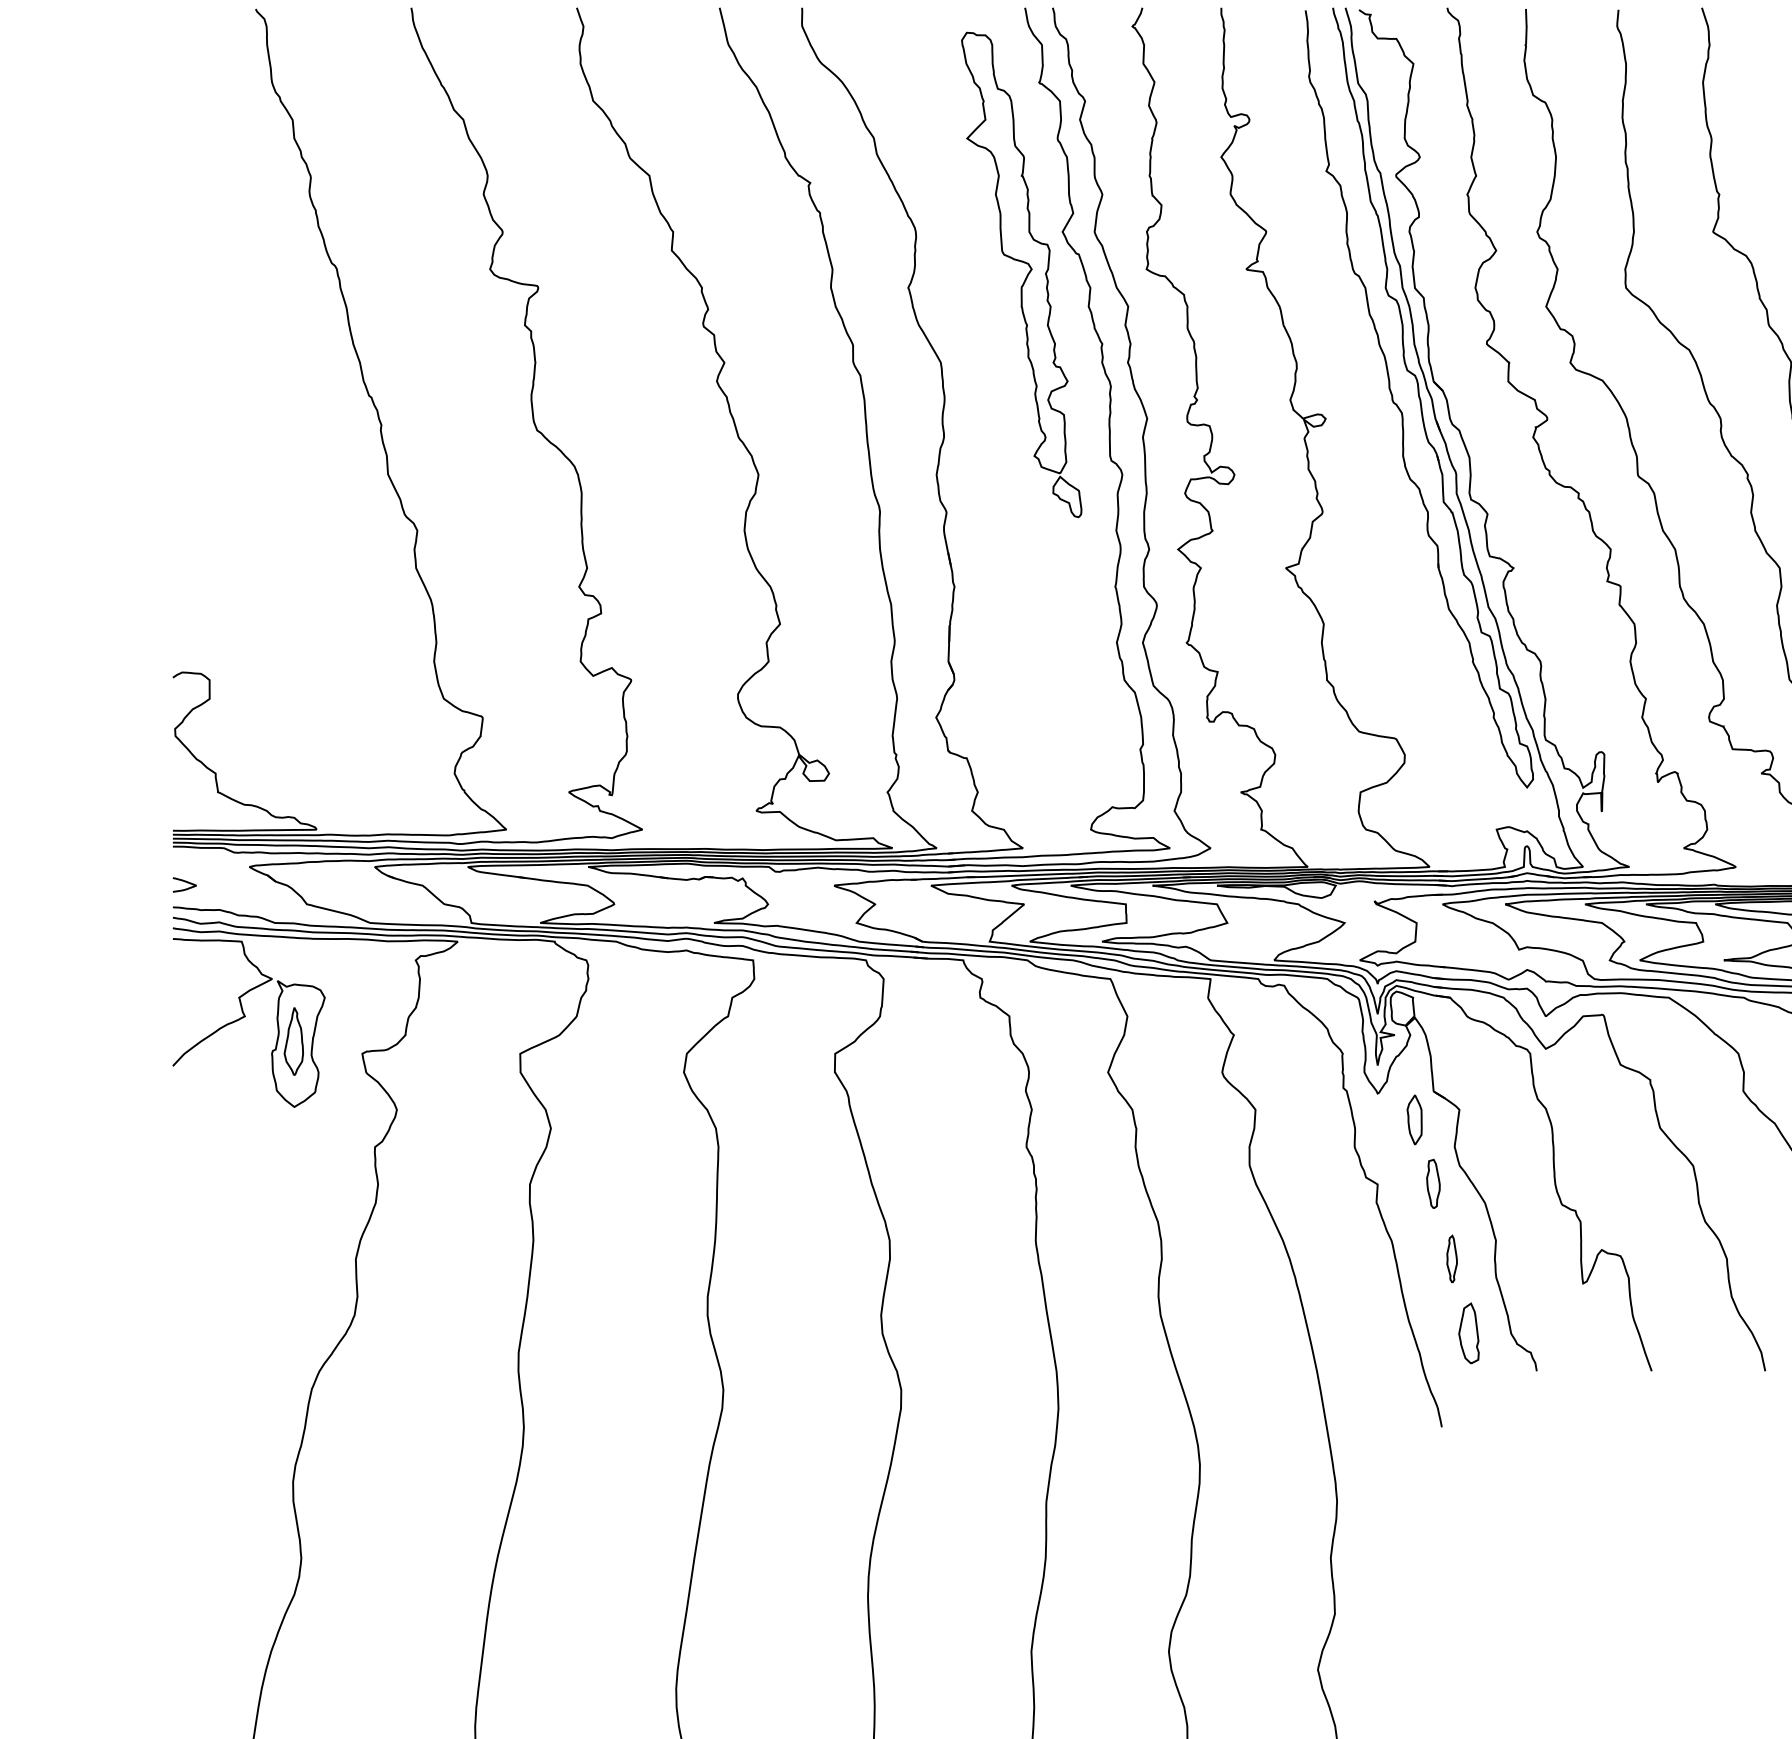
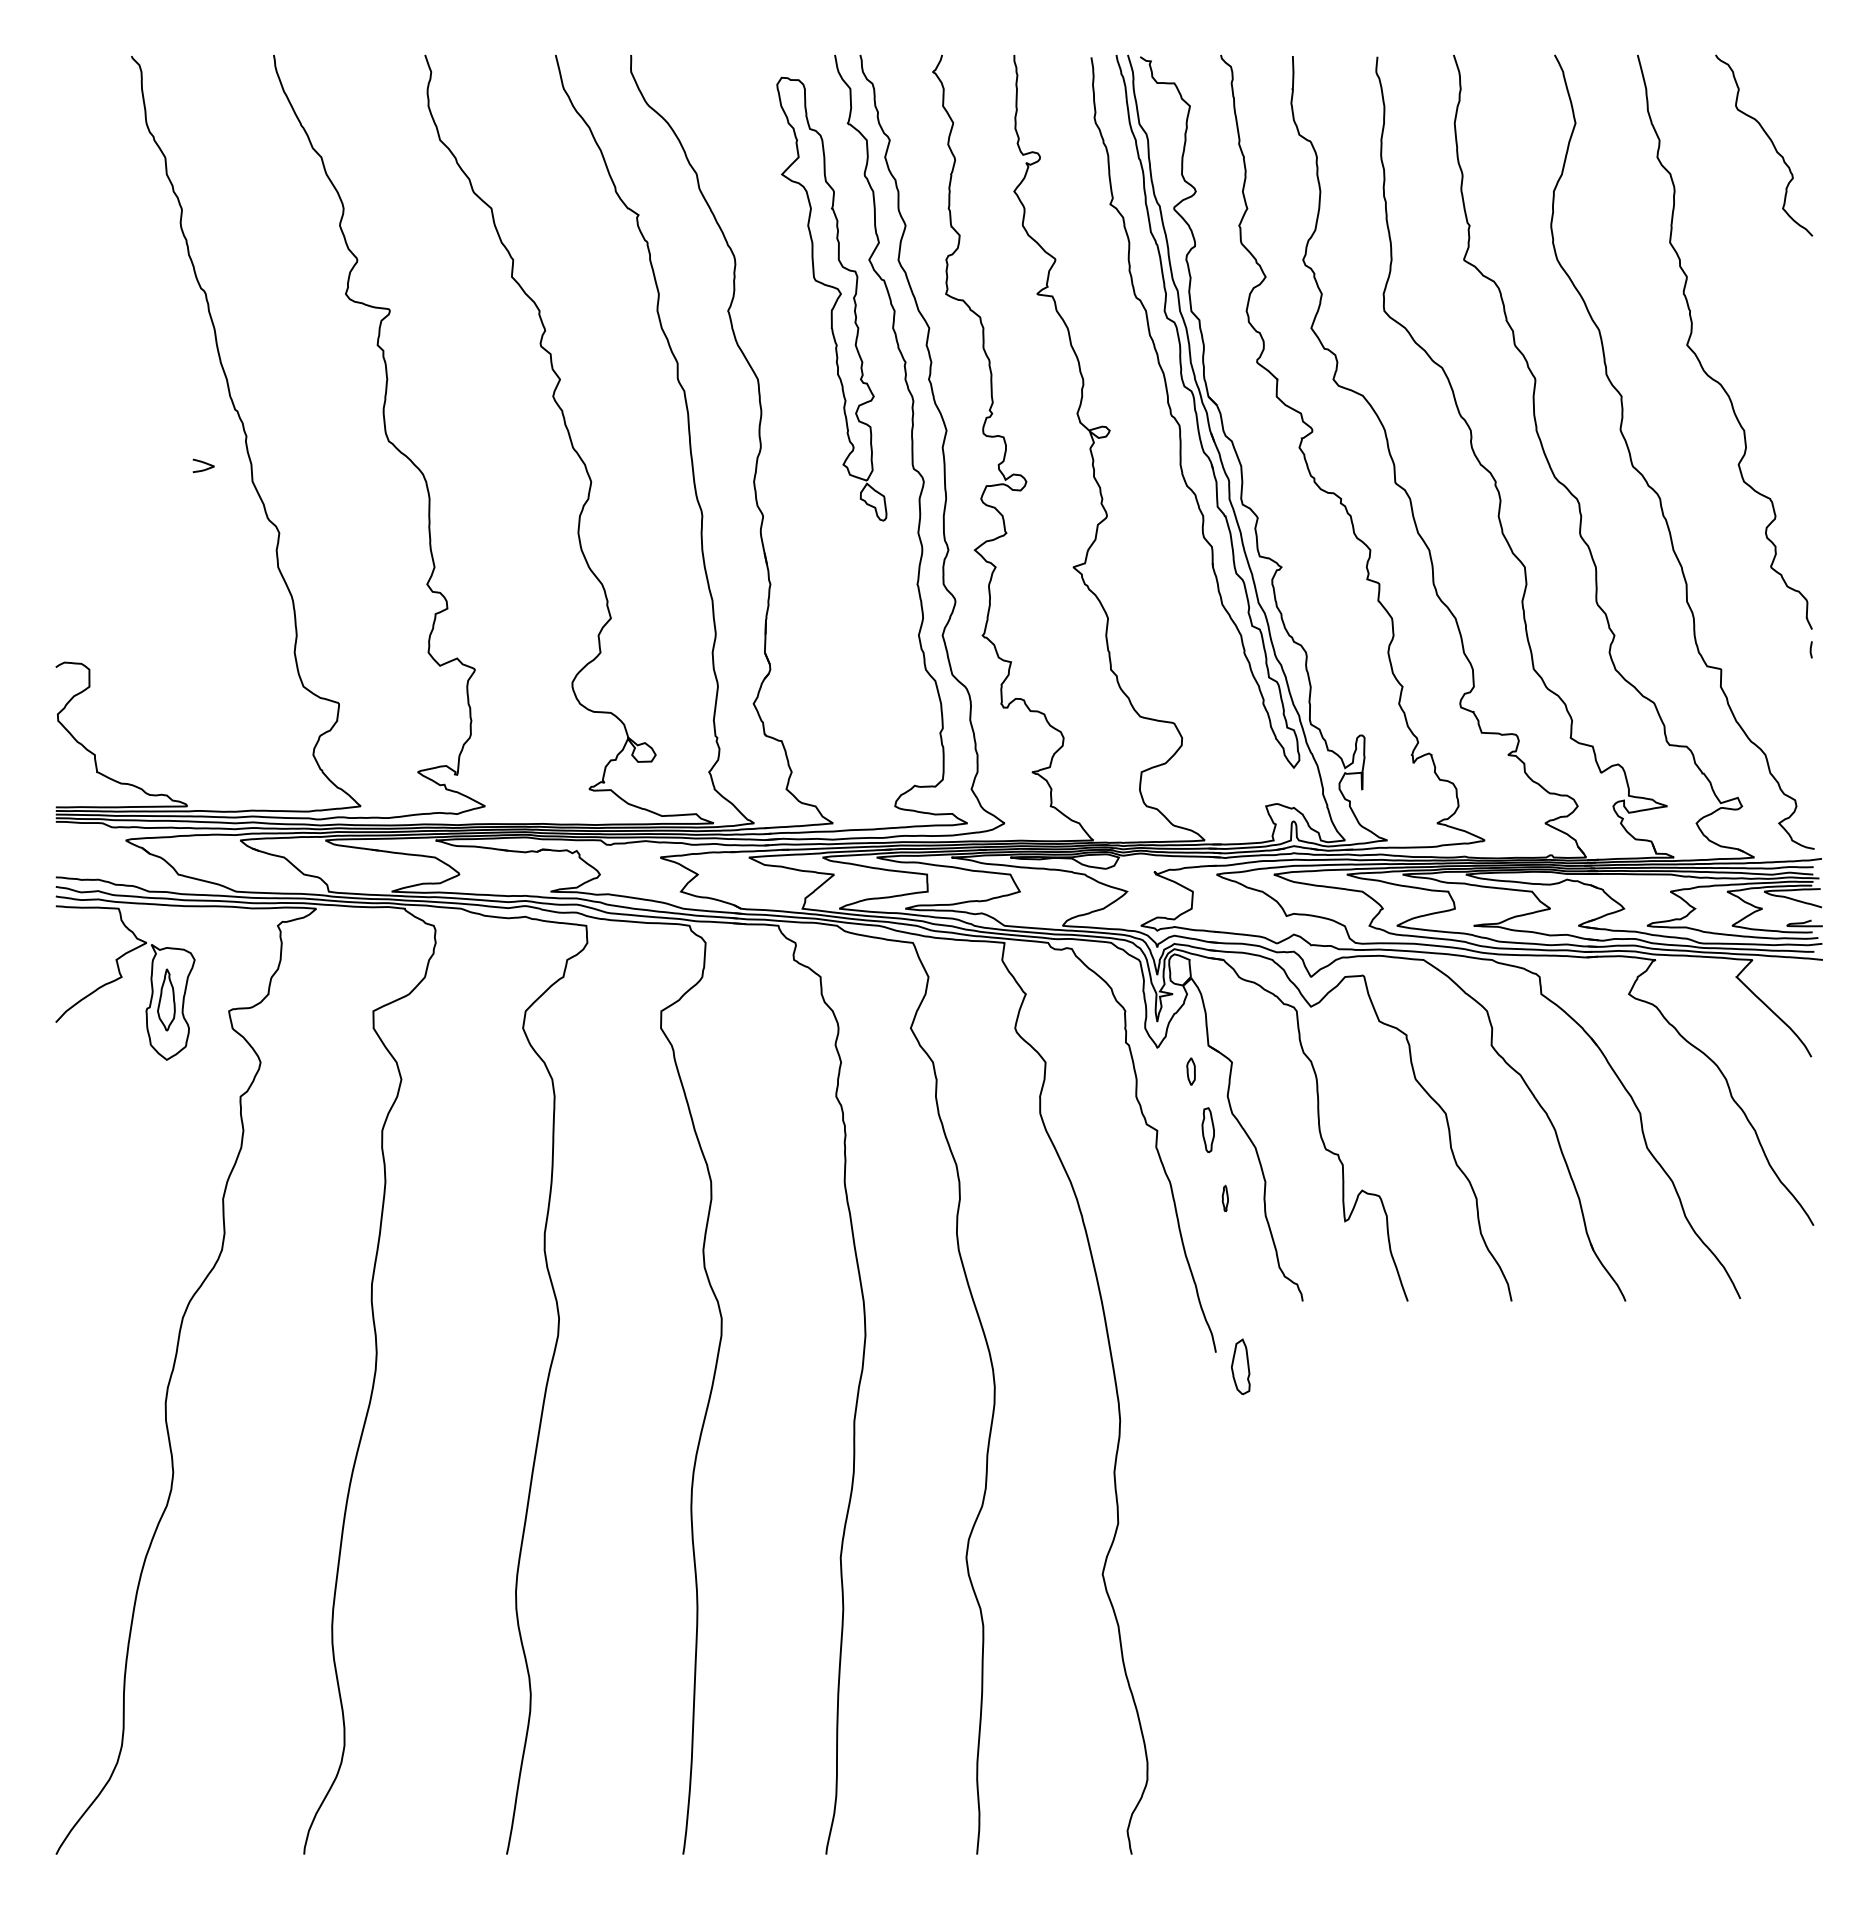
curve: (184, 882) -> (203, 463), moved
part: (1414, 1119) -> (1190, 1071), size x0.6
part: (1452, 1258) -> (1225, 1198), size x0.6
part: (1468, 1332) -> (1240, 1366), moved

